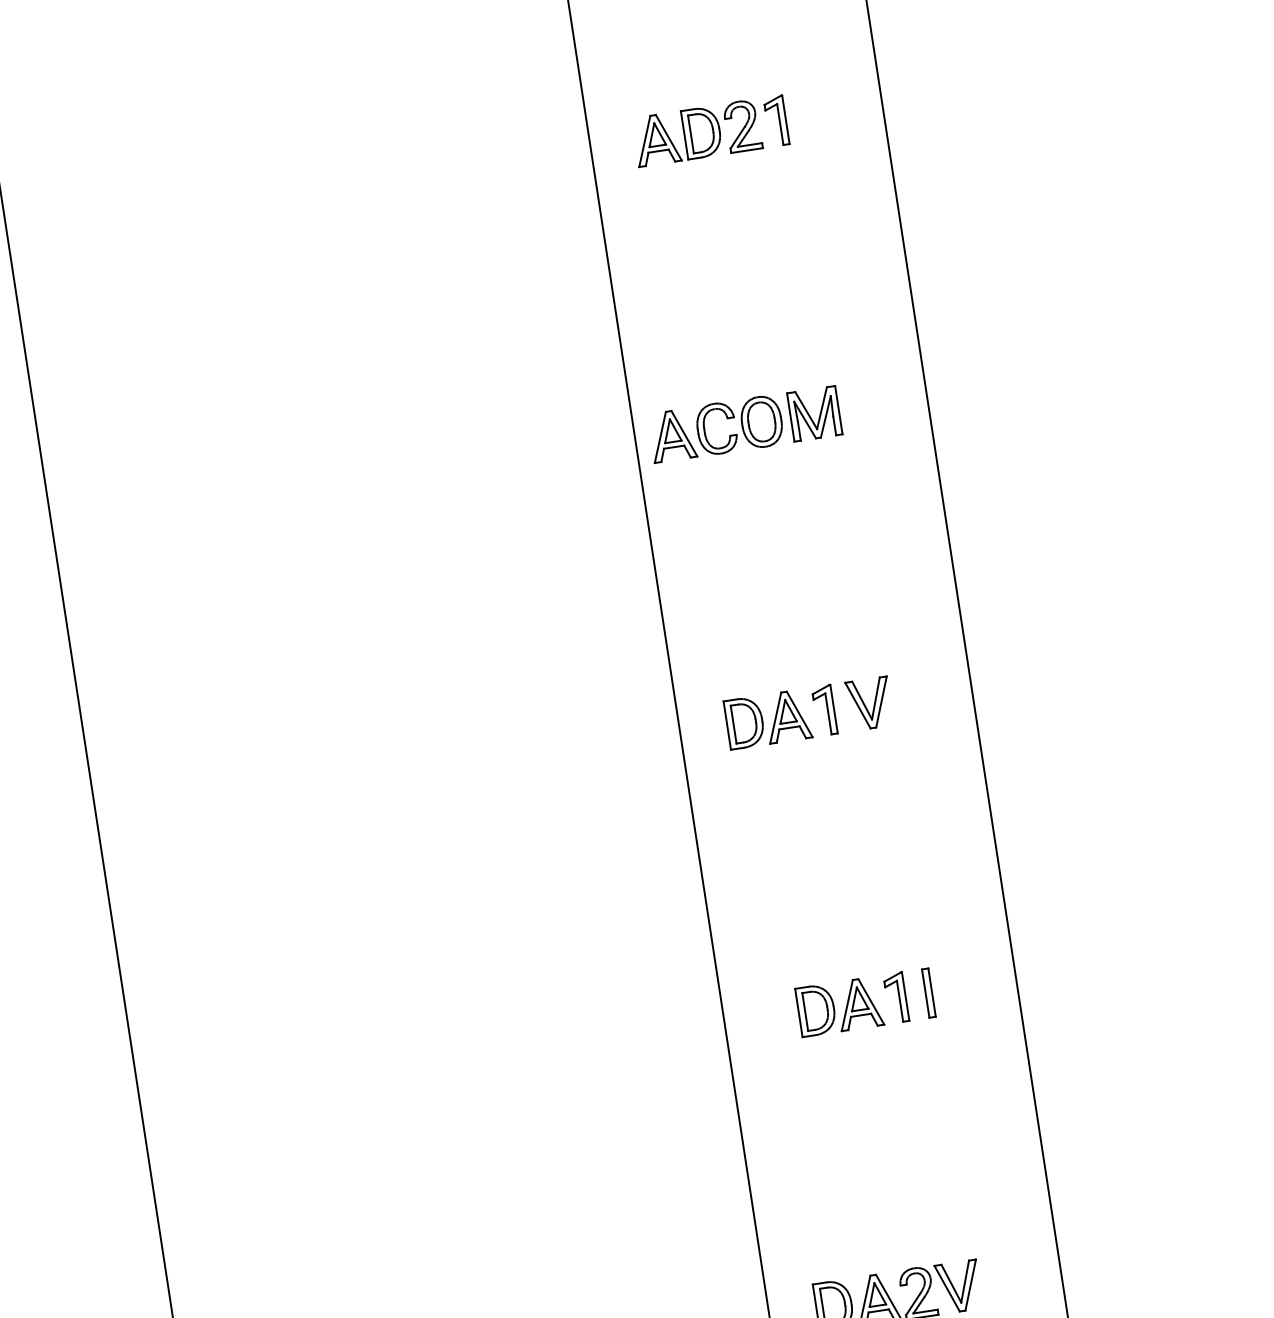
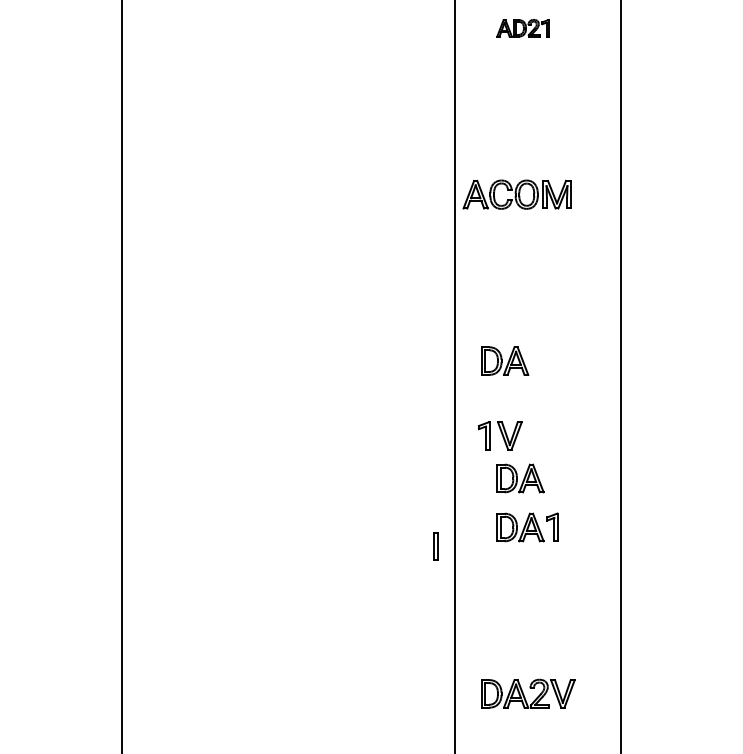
part: (709, 131) -> (522, 28), size x0.6
part: (853, 705) -> (500, 435), moved
part: (826, 920) -> (520, 478), added
part: (927, 993) -> (435, 546), moved

